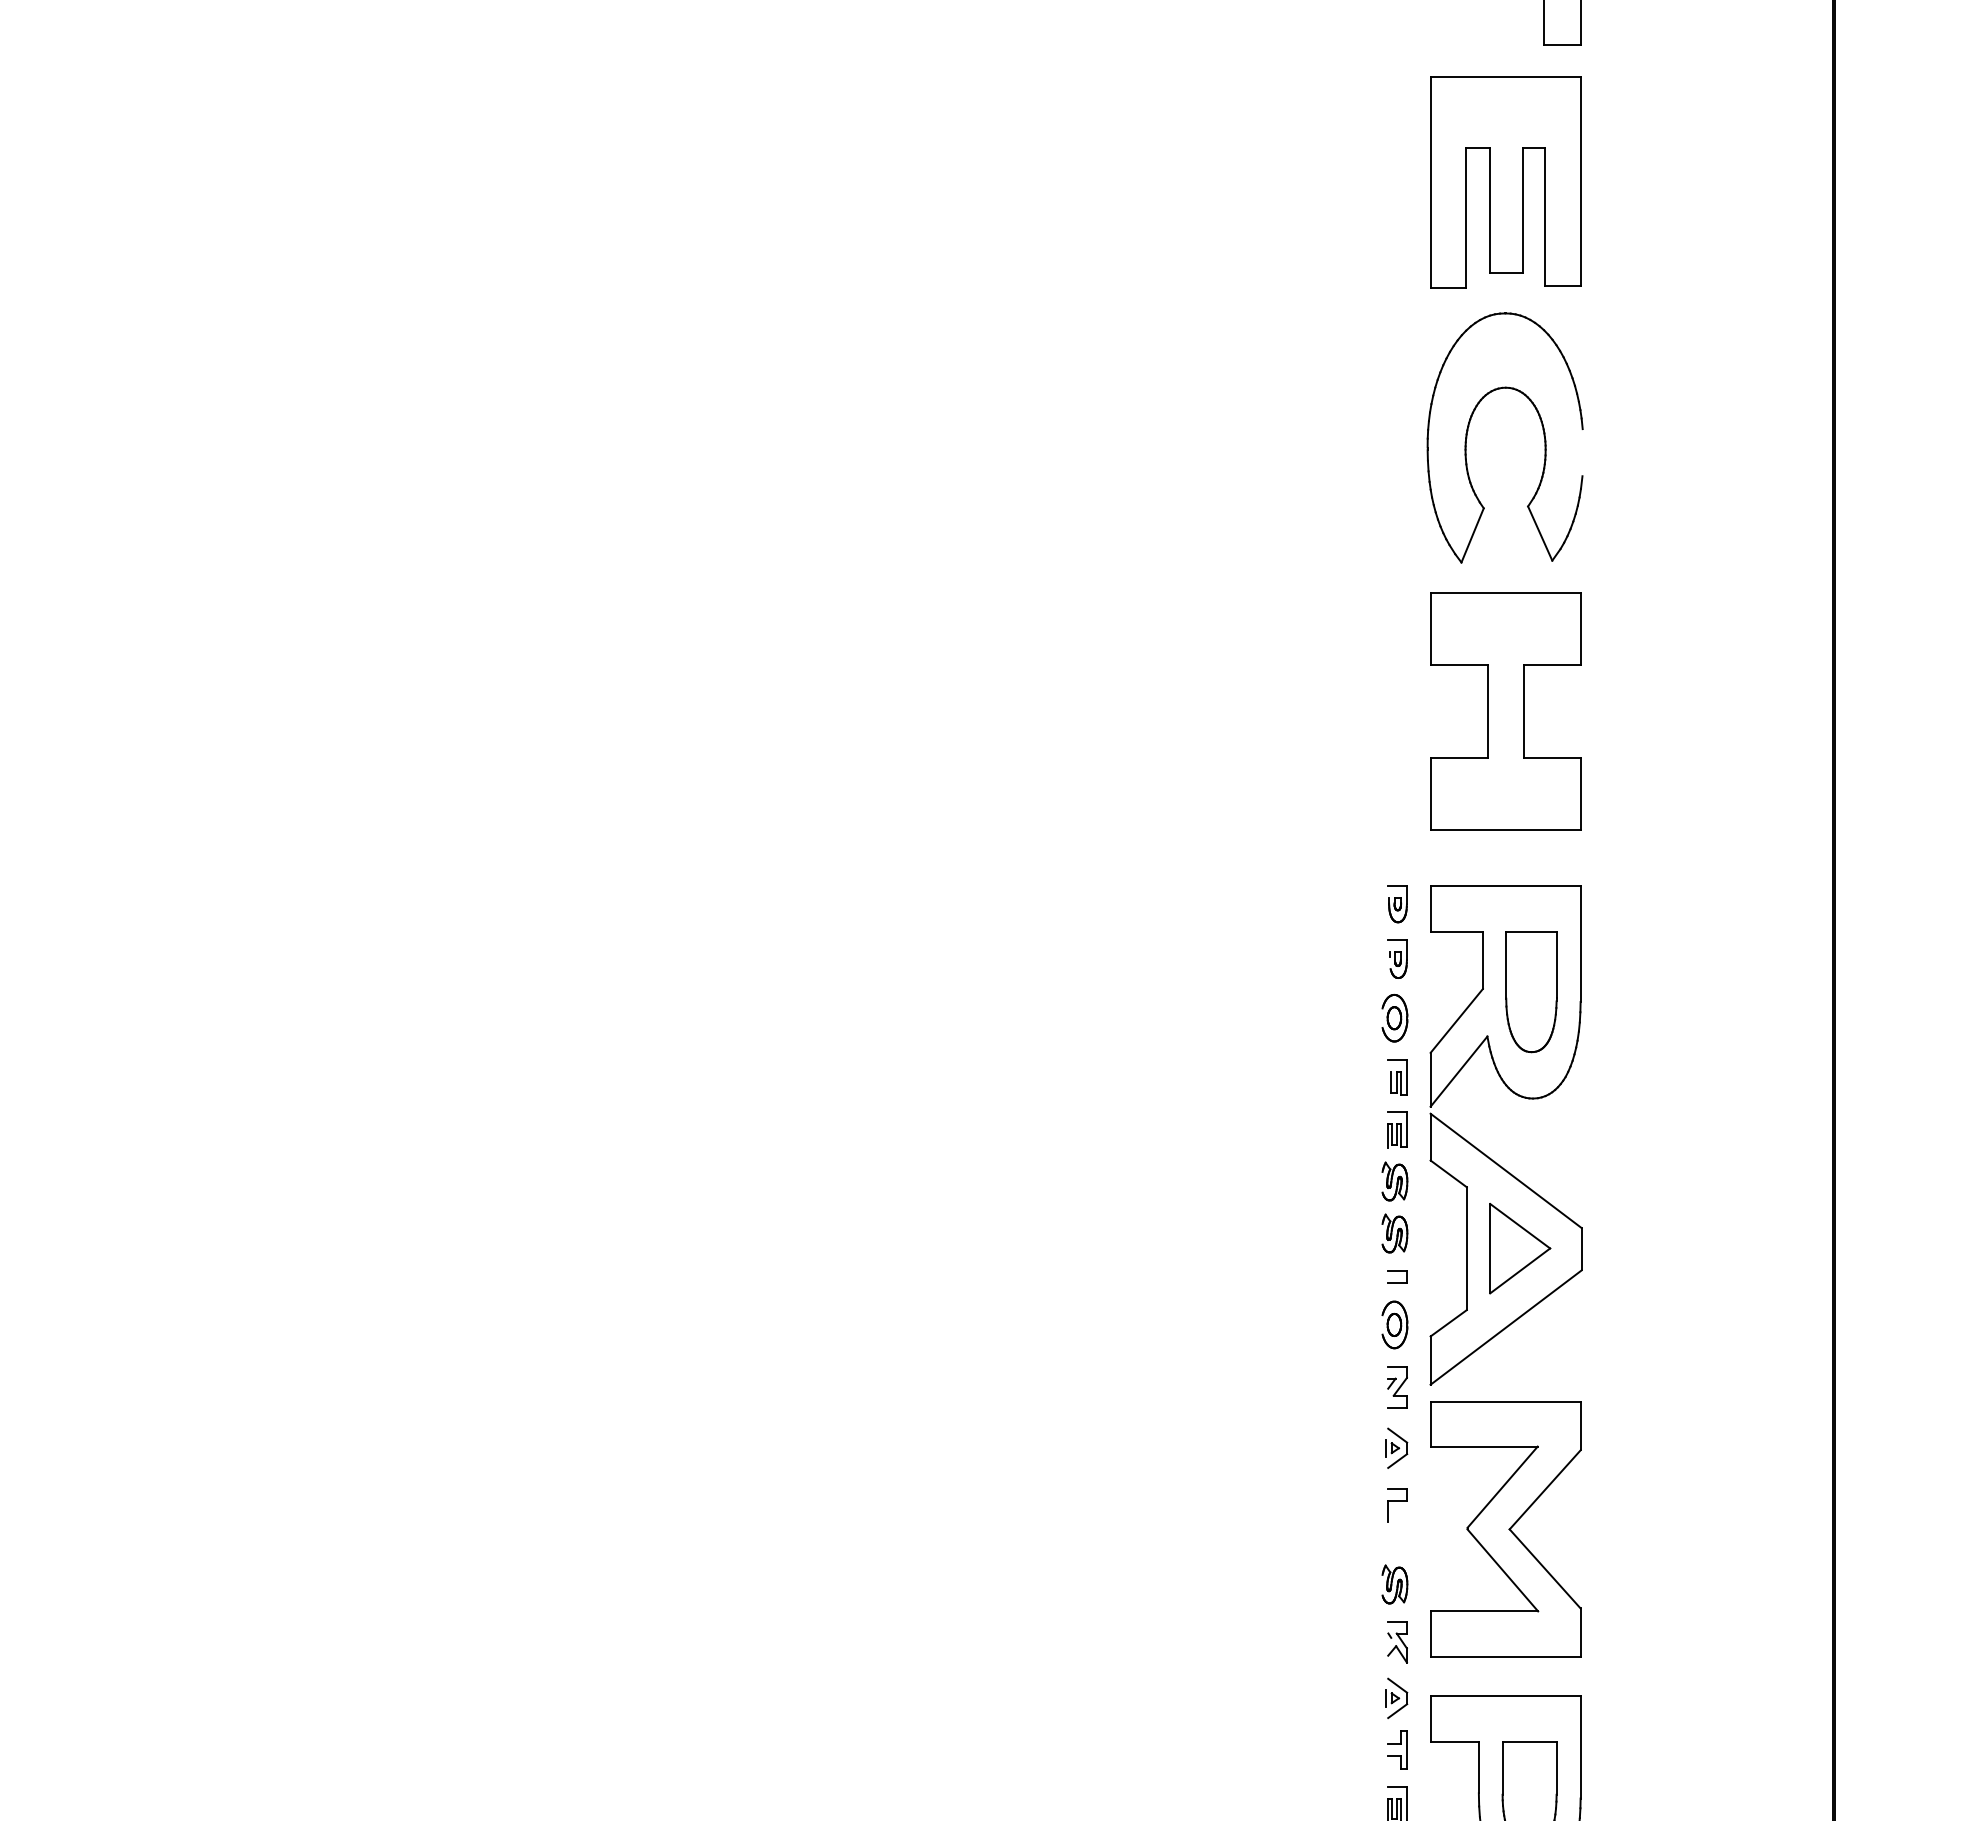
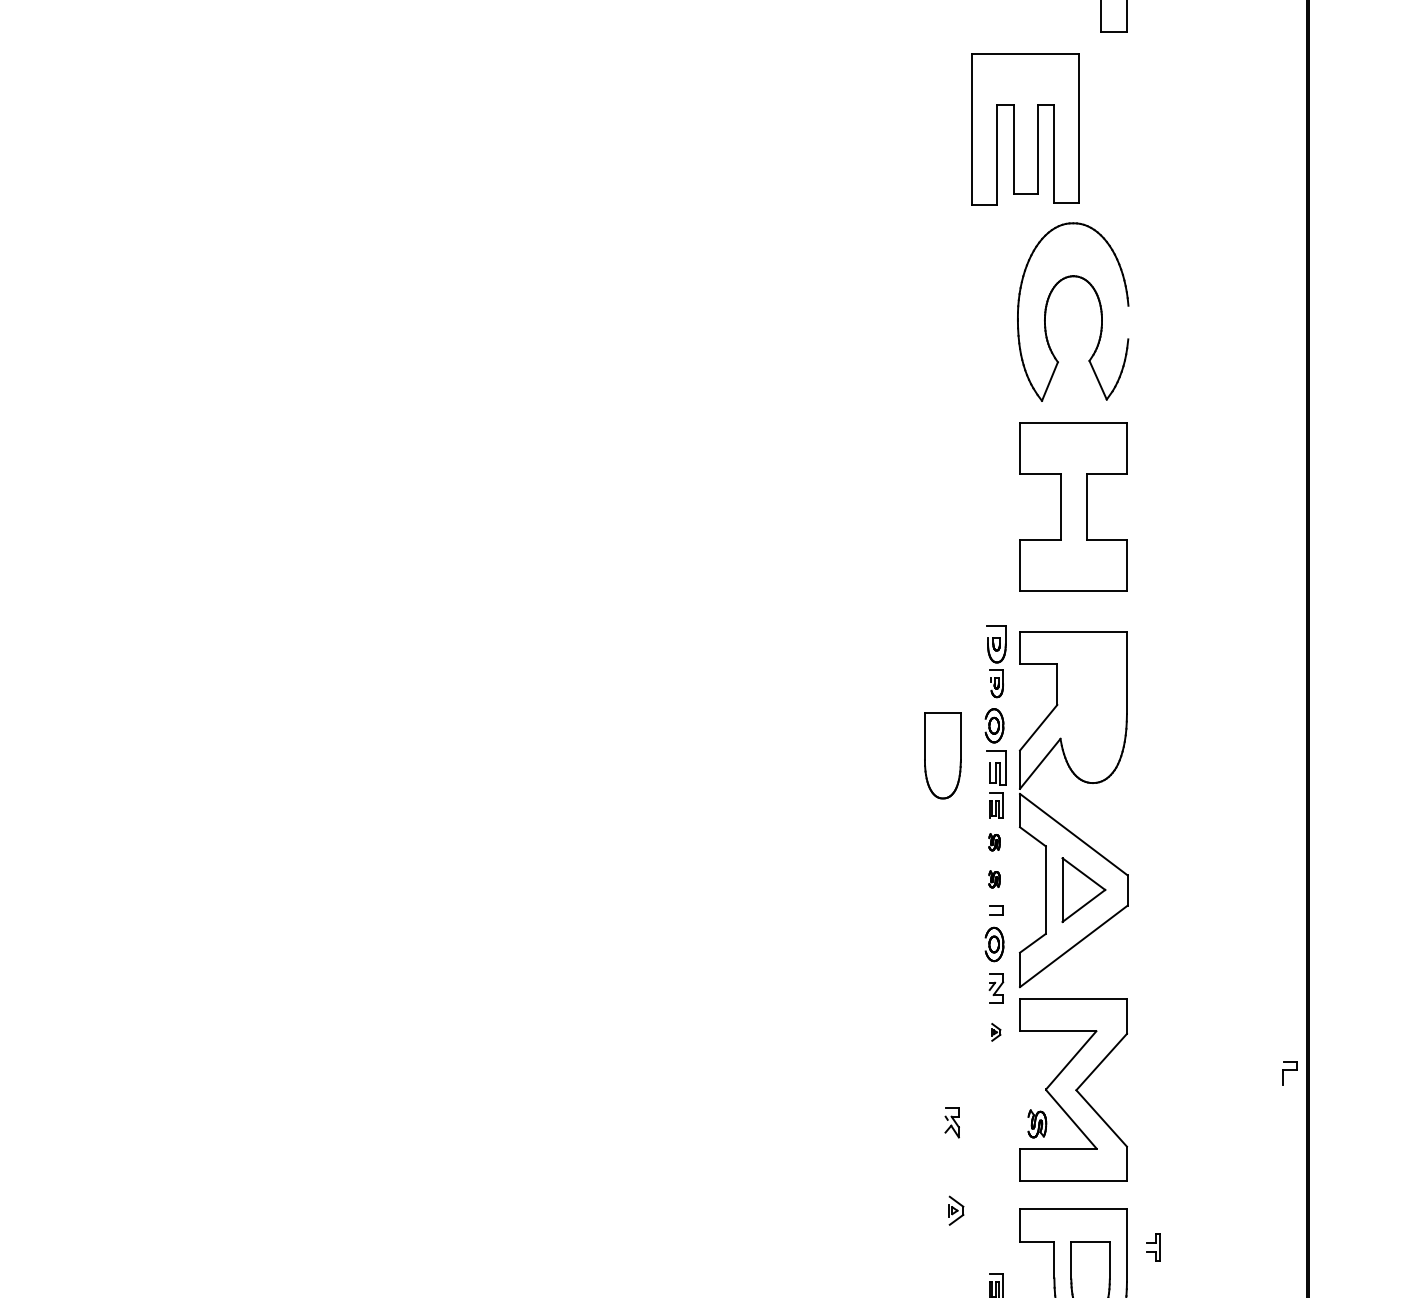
part: (1505, 182) -> (1025, 129), moved
part: (1397, 904) -> (996, 644), size x1.4
part: (1531, 992) -> (942, 755), moved
part: (1397, 1077) -> (996, 768), size x1.4
part: (1394, 1181) -> (994, 842), size x0.6
part: (1394, 1233) -> (994, 879), size x0.6
part: (1396, 1447) -> (995, 1031), size x0.6
part: (1397, 1505) -> (1290, 1073), moved
part: (1394, 1584) -> (1037, 1123), moved
part: (1397, 1642) -> (952, 1123), moved
part: (1396, 1697) -> (955, 1210), moved
part: (1397, 1749) -> (1153, 1247), moved

